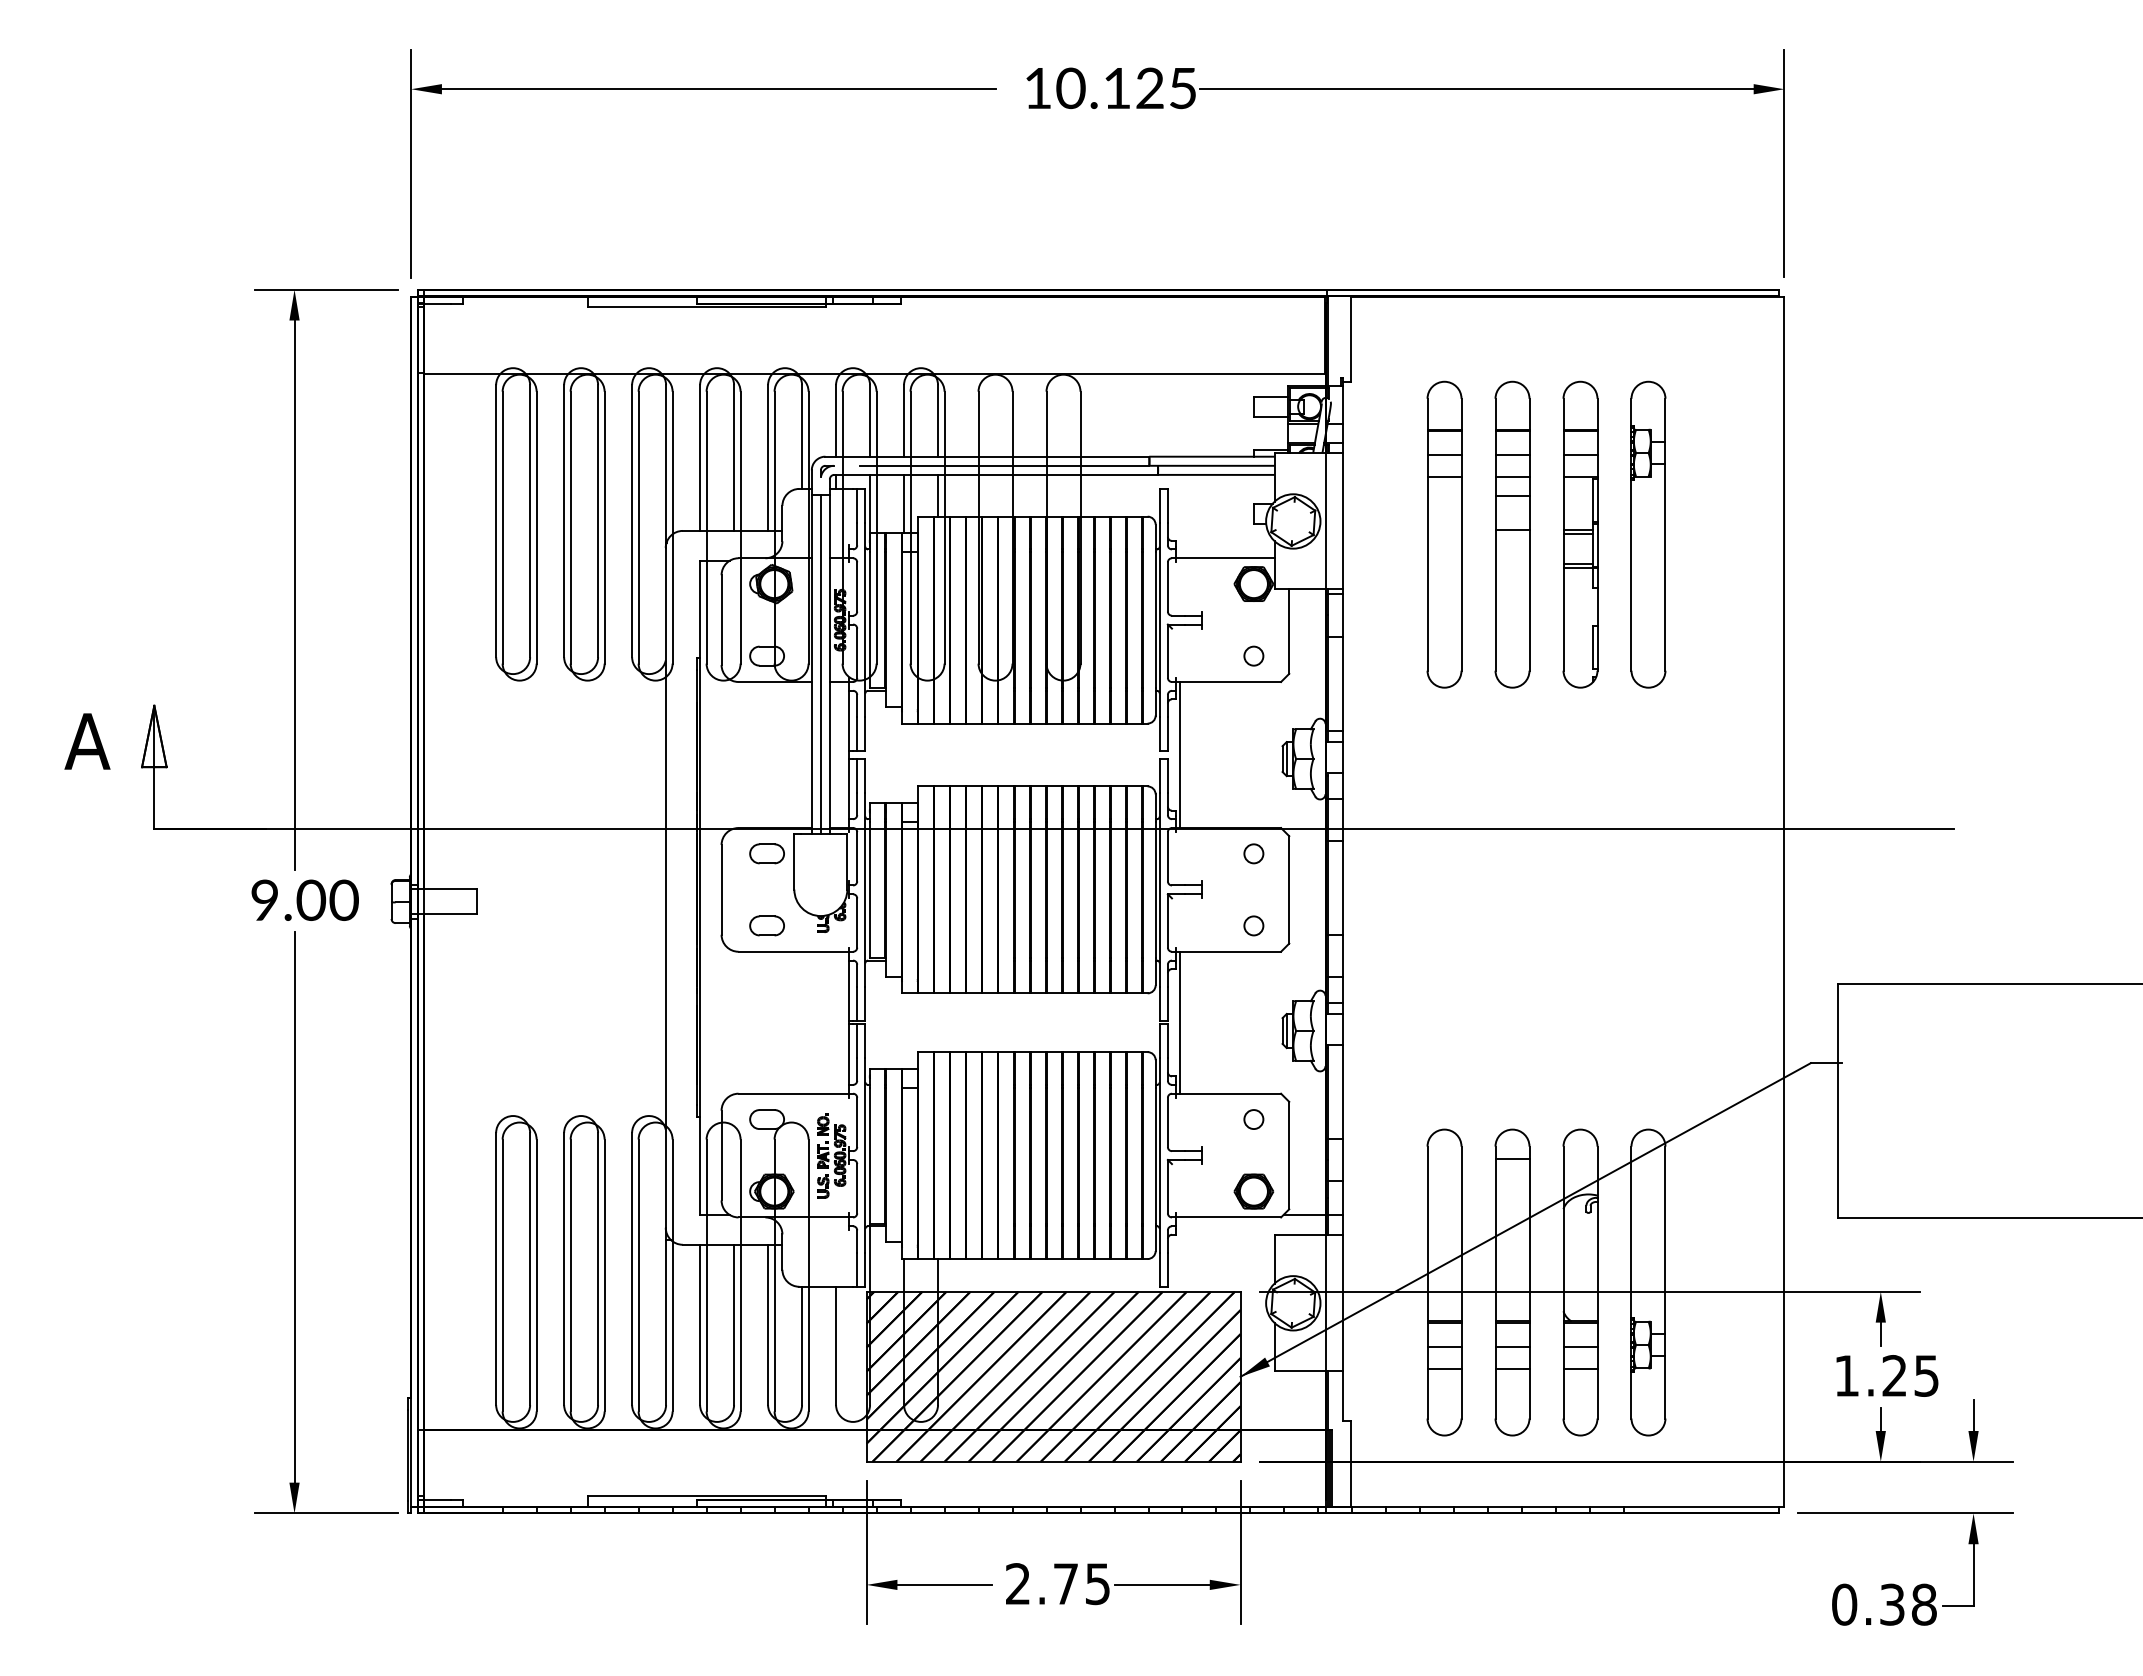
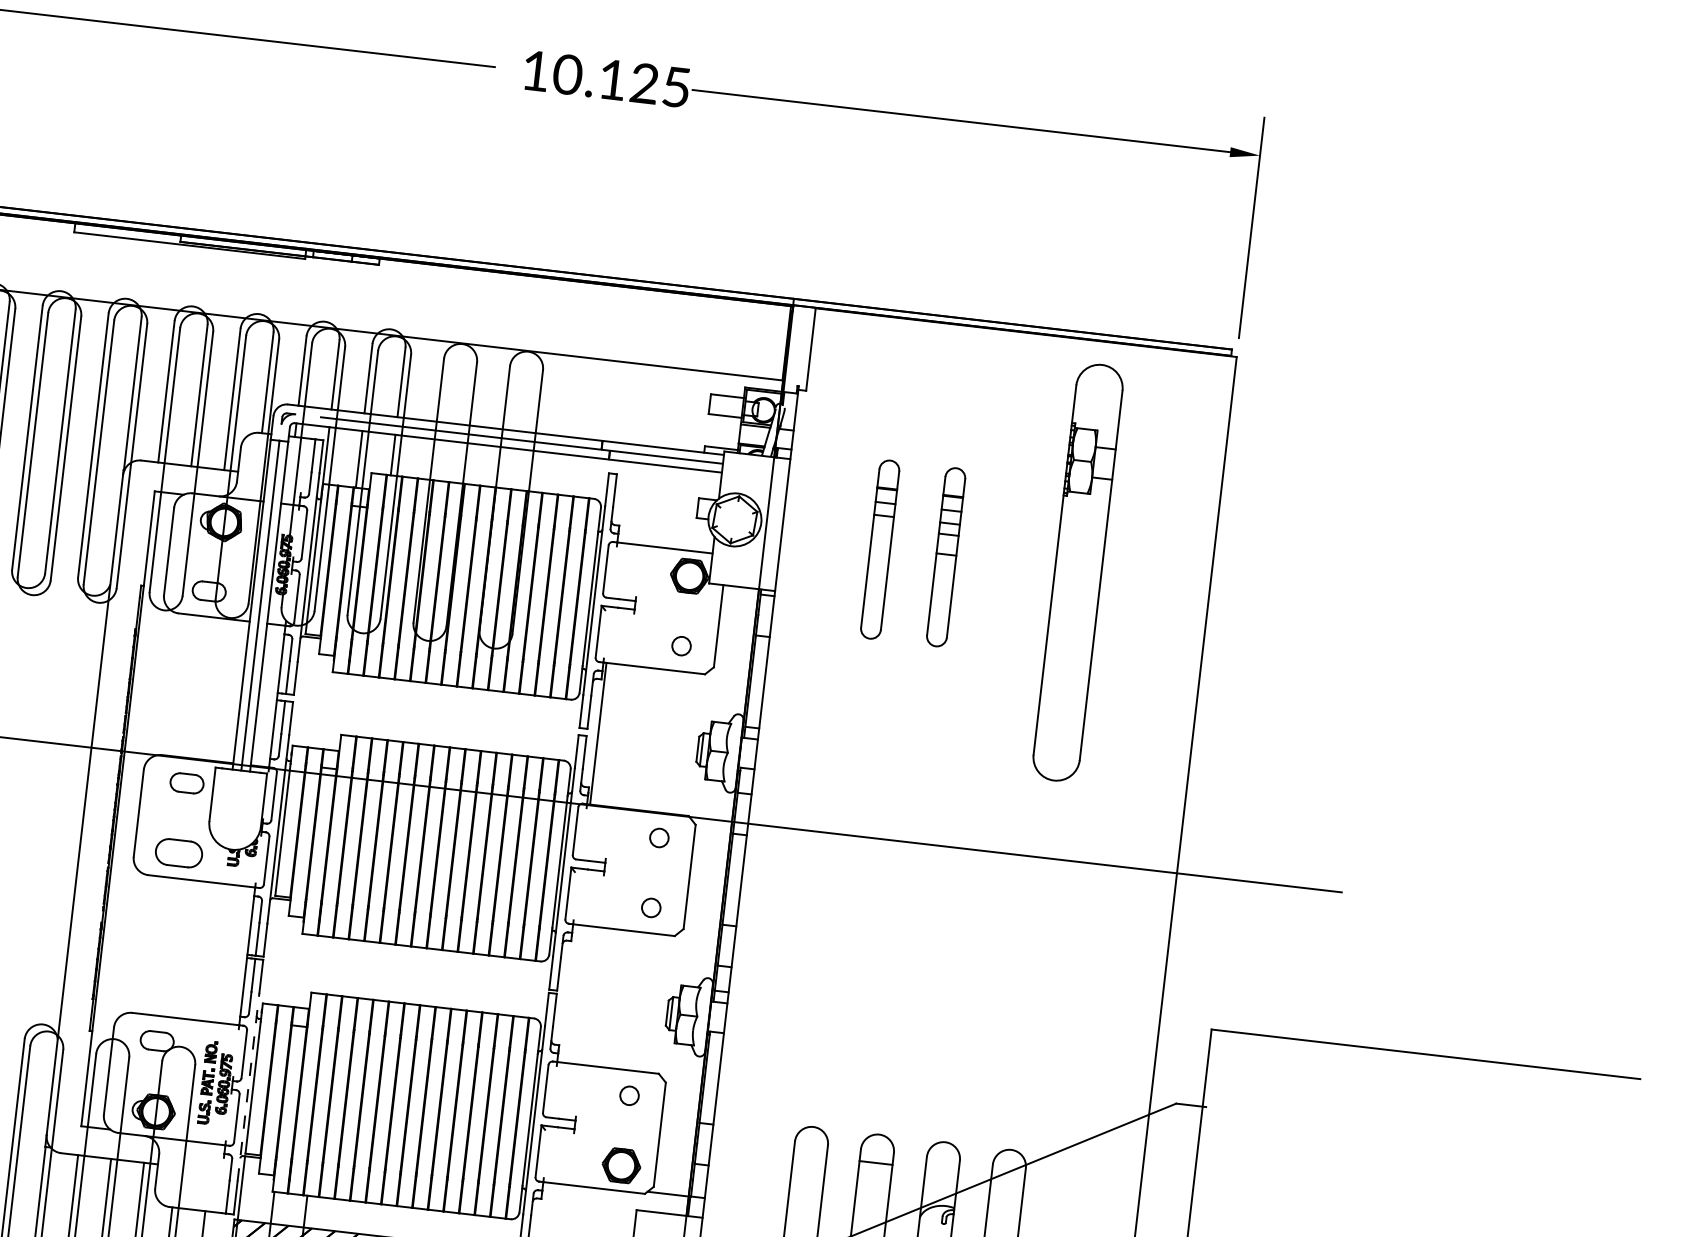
part: (1444, 534) -> (880, 549), size x0.6
part: (1512, 534) -> (946, 557), size x0.6
part: (1580, 534) -> (1012, 564), removed
part: (1648, 534) -> (1078, 572), size x1.4
part: (766, 925) -> (178, 852), size x1.4
line: (1179, 1022) -> (568, 993), removed
line: (865, 1155) -> (248, 1087), solid -> dashed

